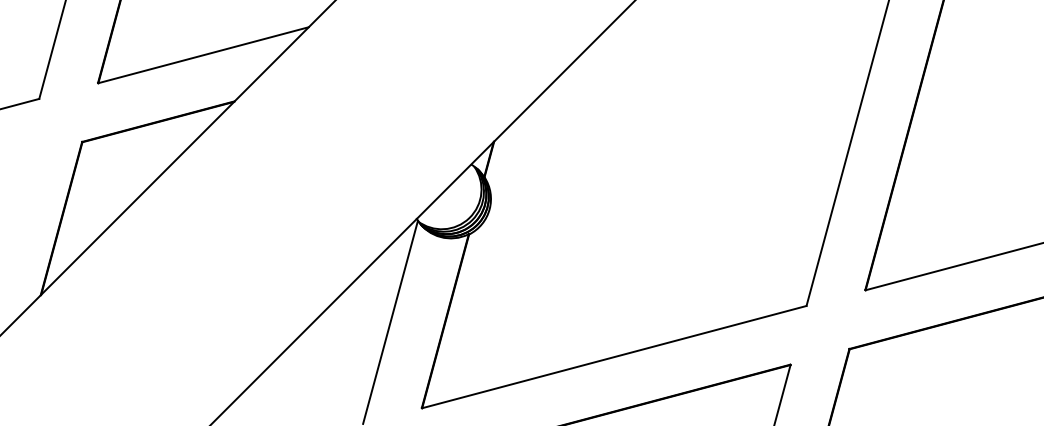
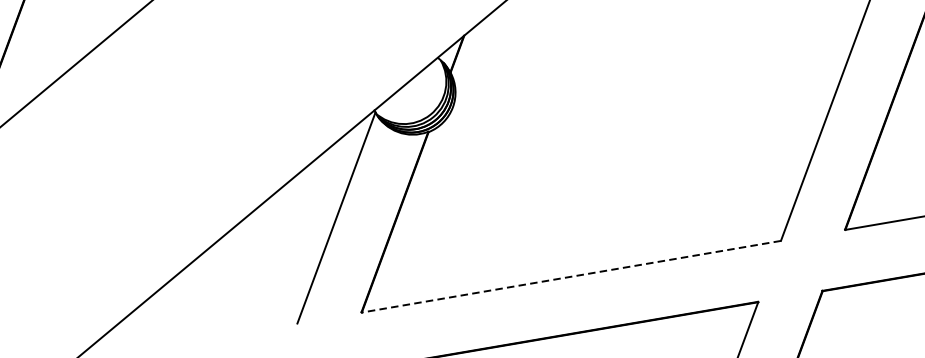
line: (614, 357) -> (571, 277), solid -> dashed

